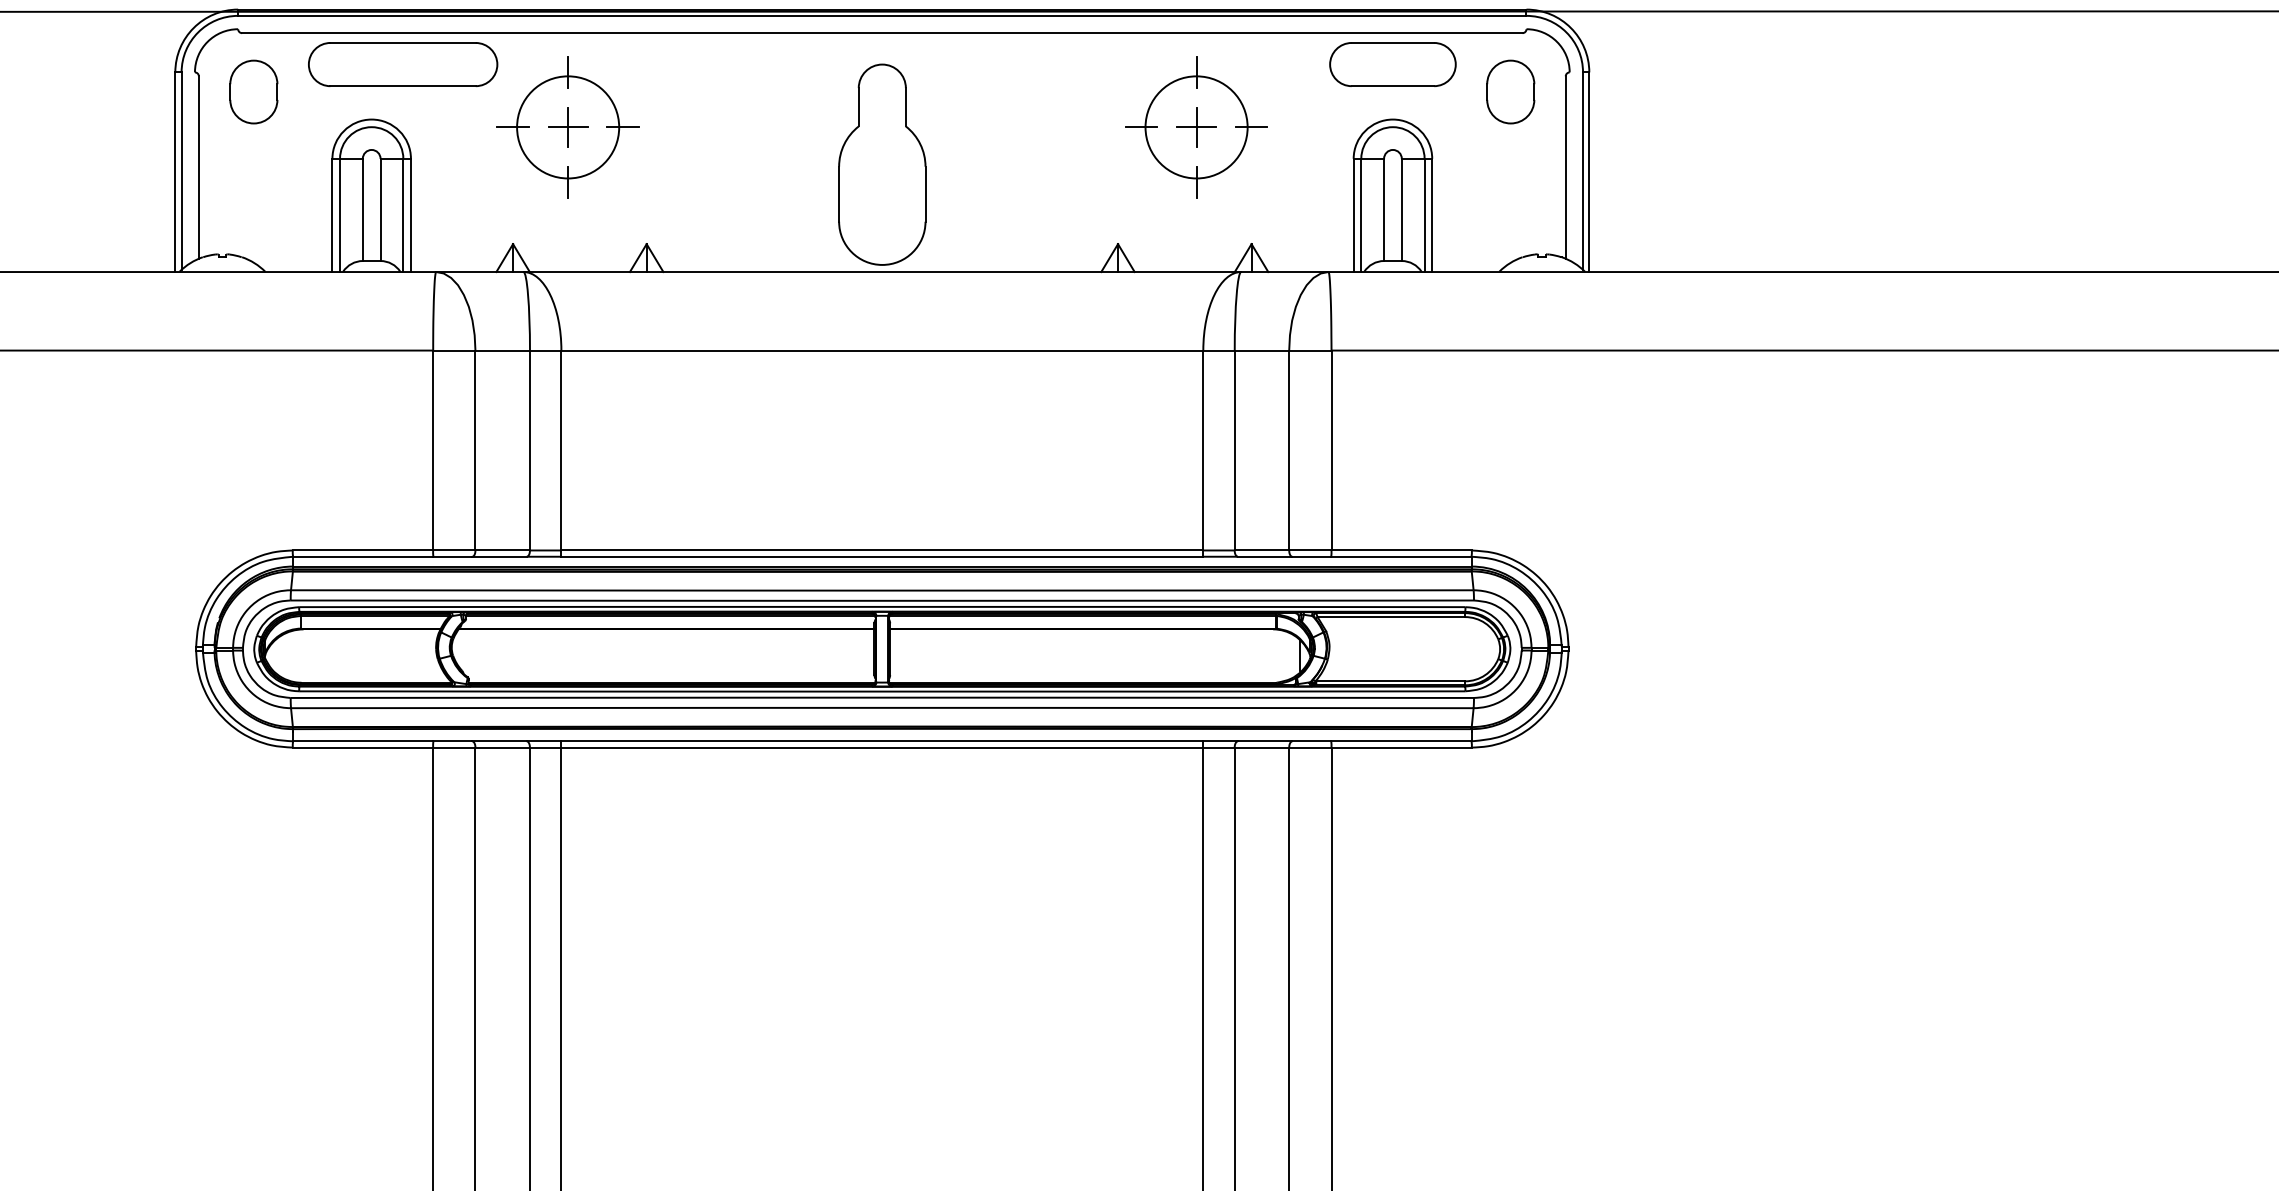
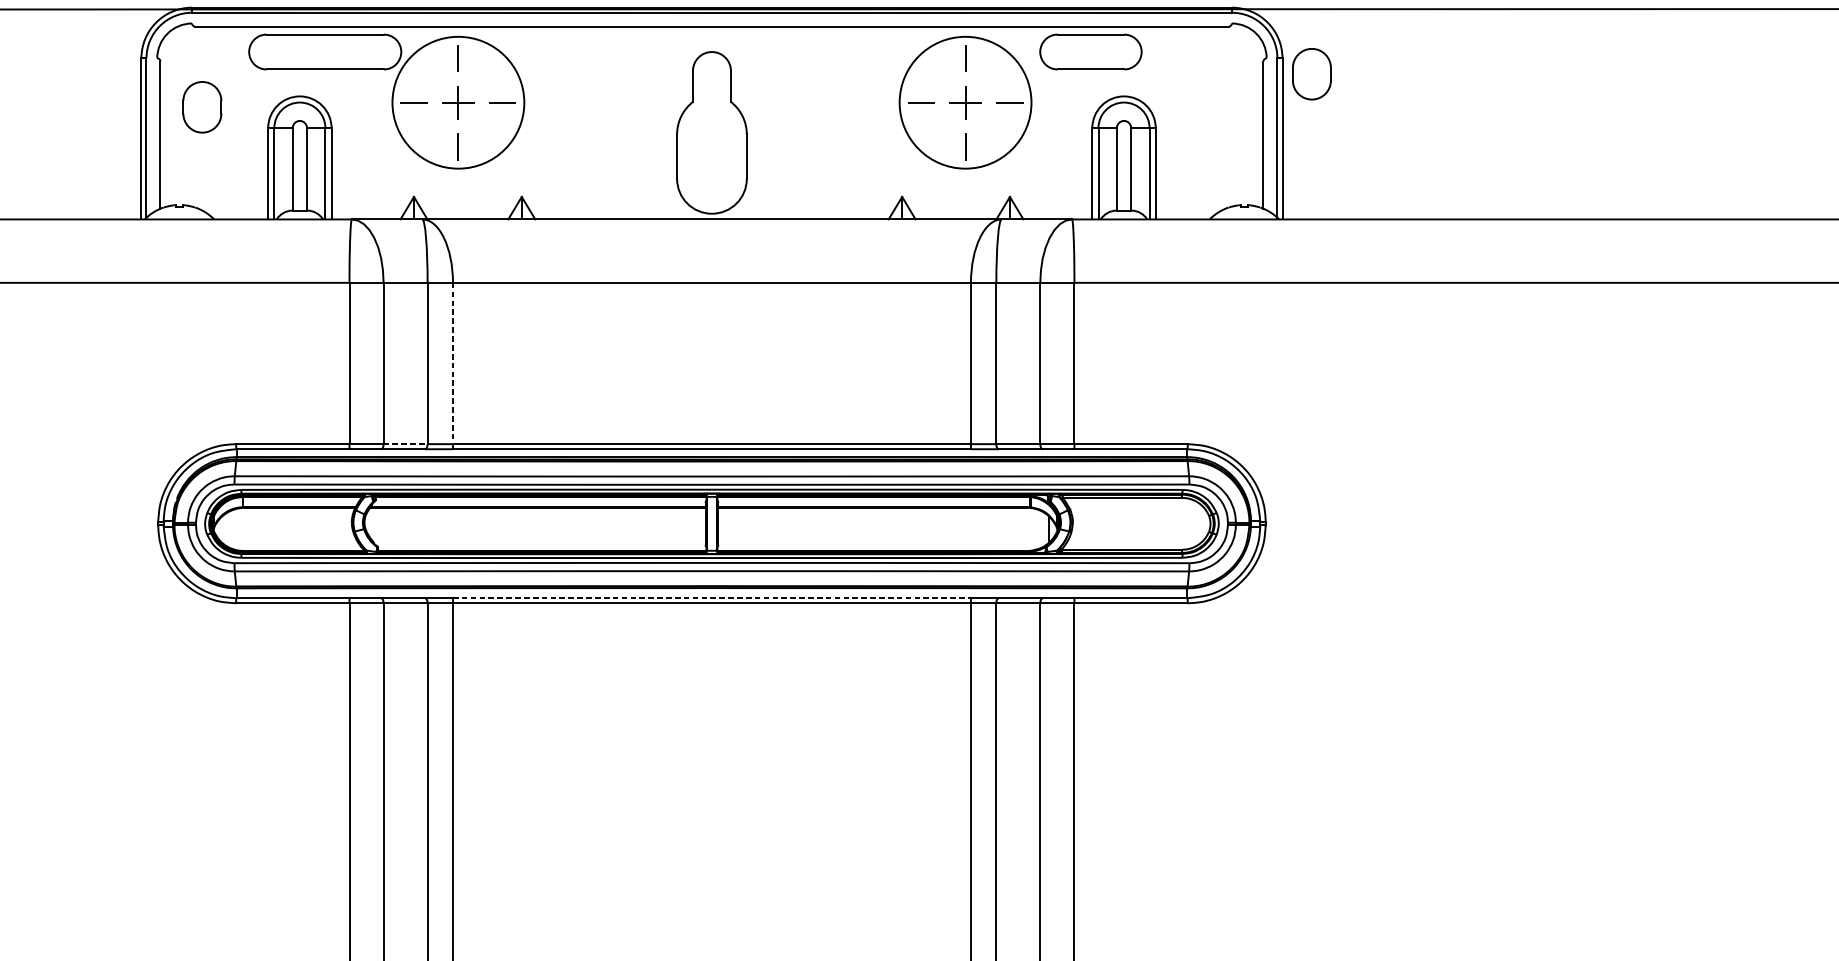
part: (1392, 64) -> (1090, 51), moved
part: (253, 91) -> (202, 106), moved
part: (1510, 91) -> (1311, 73), moved
circle: (568, 127) -> (458, 102), size x1.6
circle: (1196, 127) -> (965, 102), size x1.6
line: (561, 450) -> (453, 363), solid -> dashed
line: (503, 550) -> (406, 444), solid -> dashed
line: (882, 741) -> (712, 598), solid -> dashed

